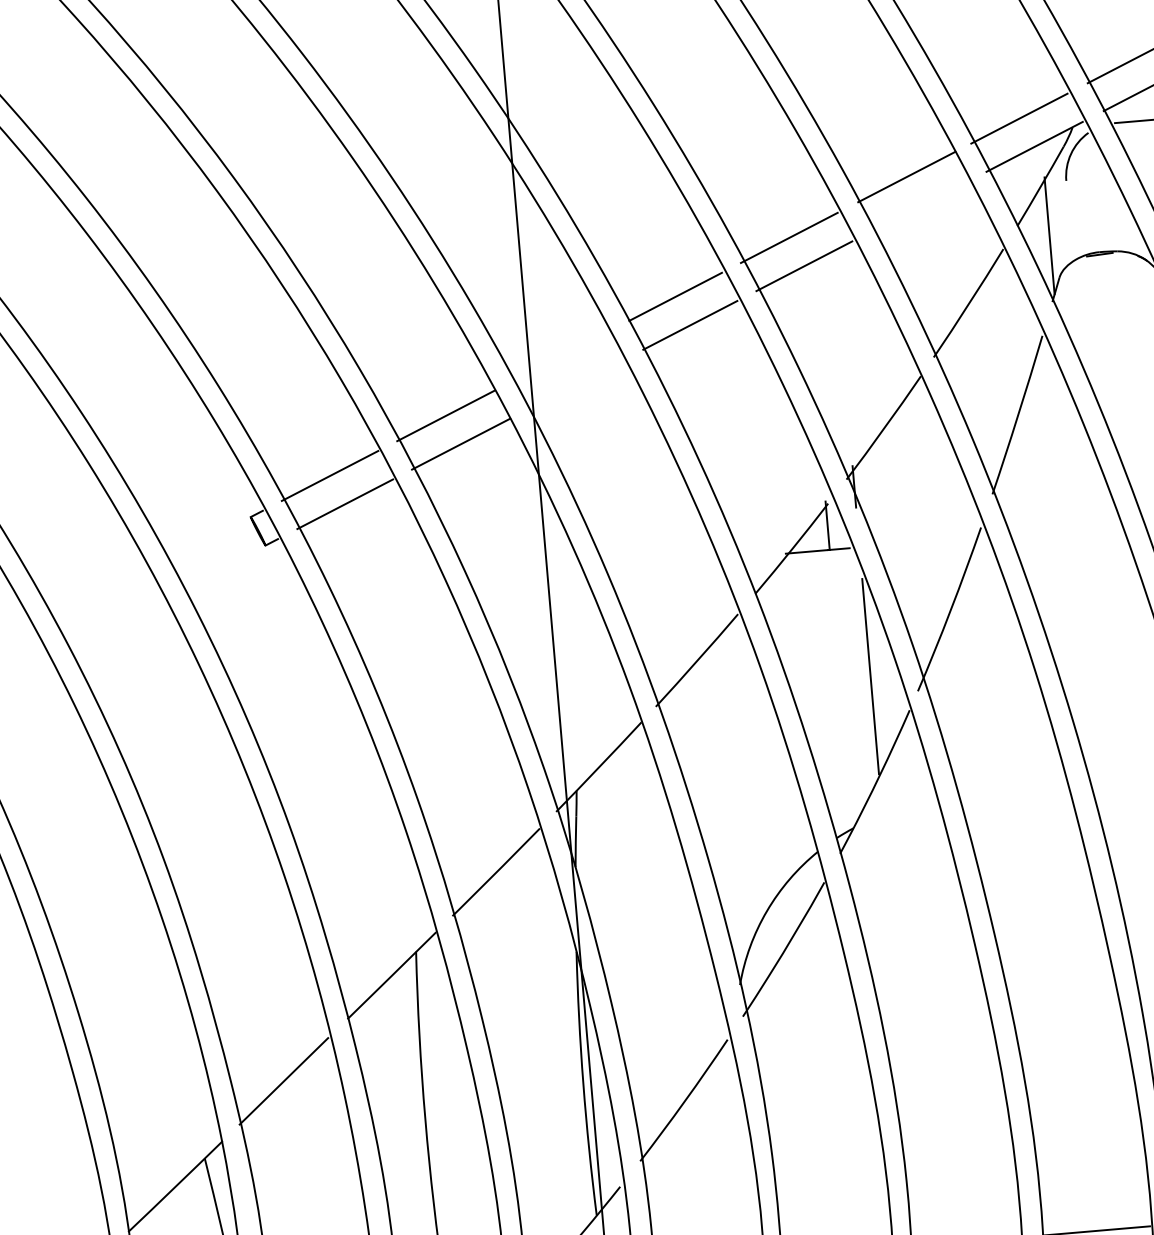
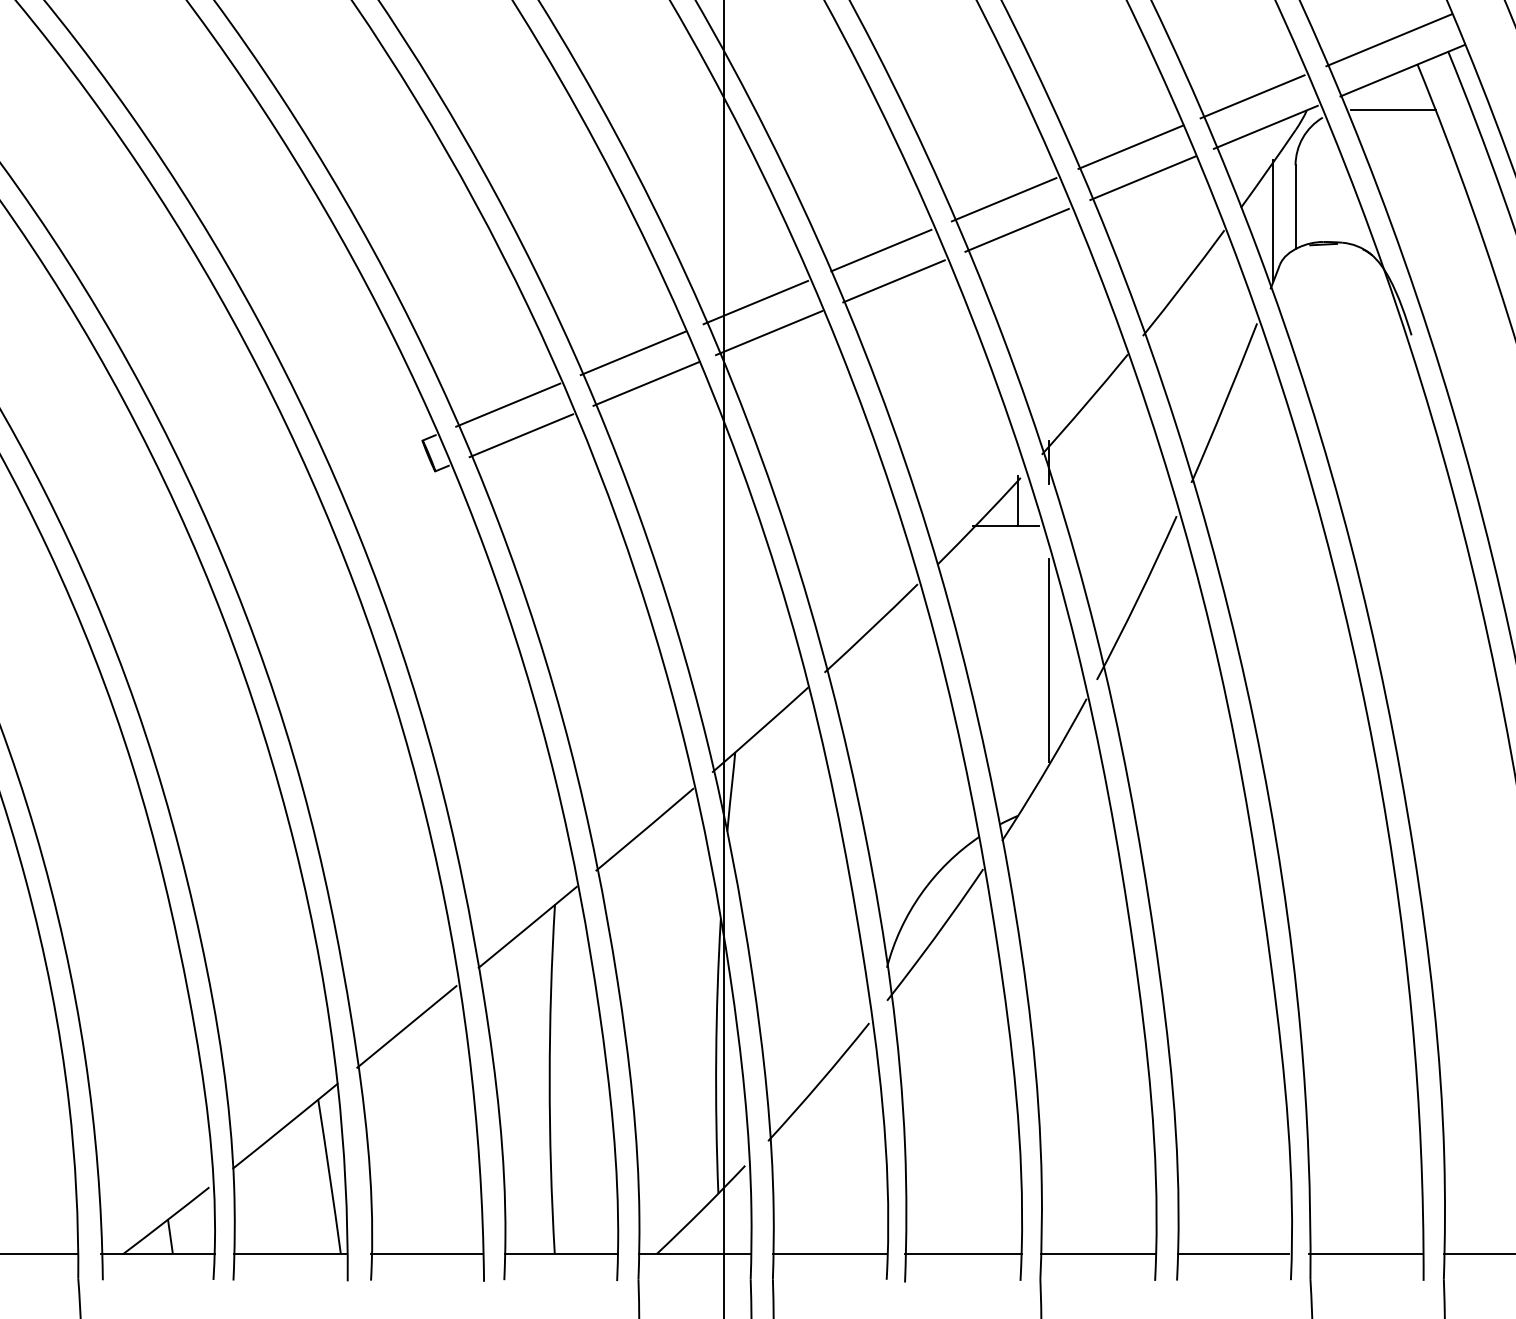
line: (920, 206) -> (1142, 178), added
line: (1069, 221) -> (1295, 207), added
line: (559, 357) -> (755, 302), added
line: (575, 385) -> (769, 333), added

